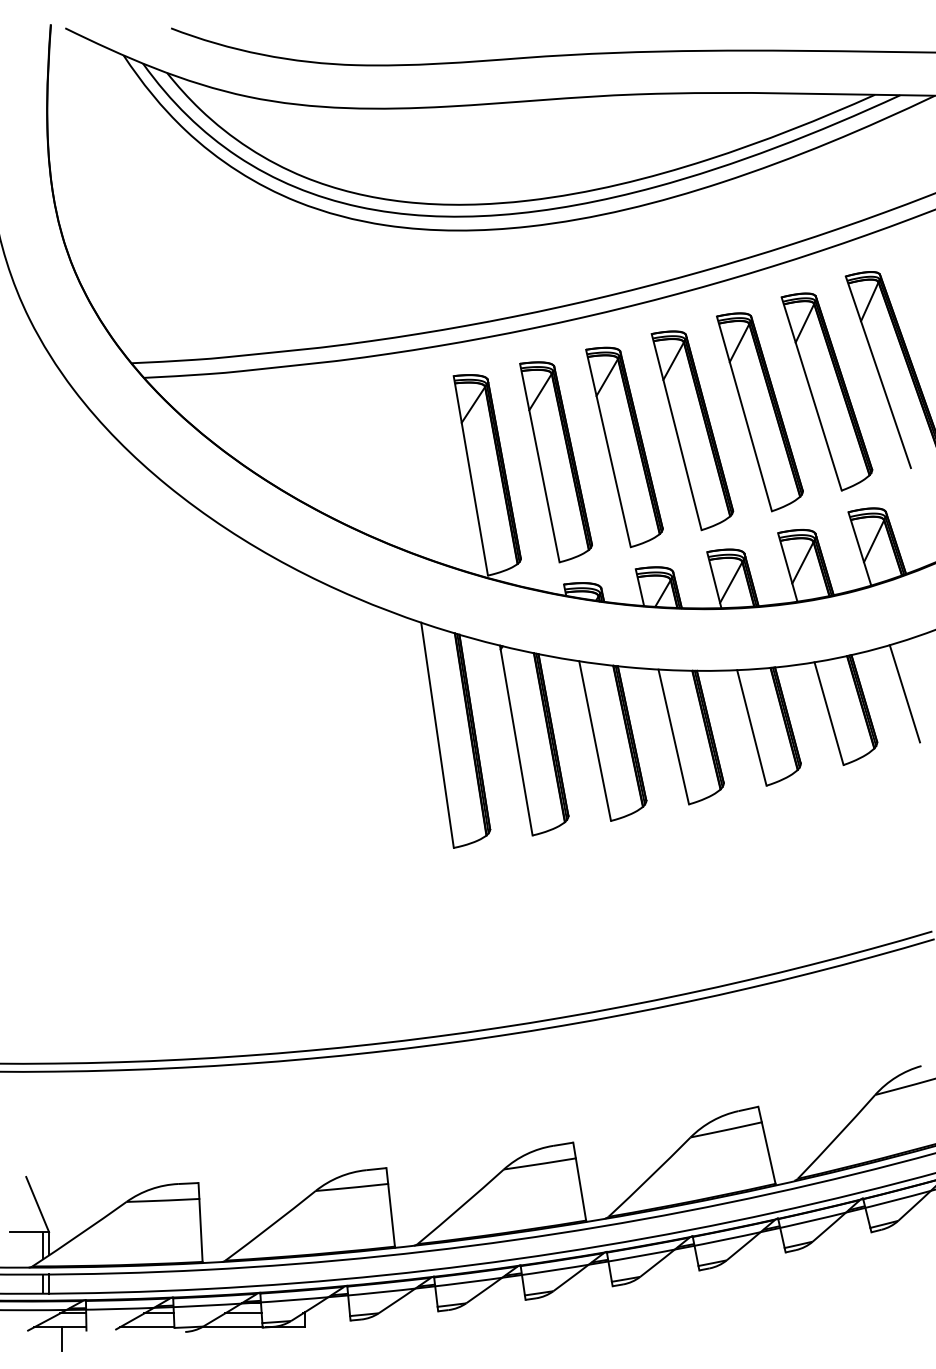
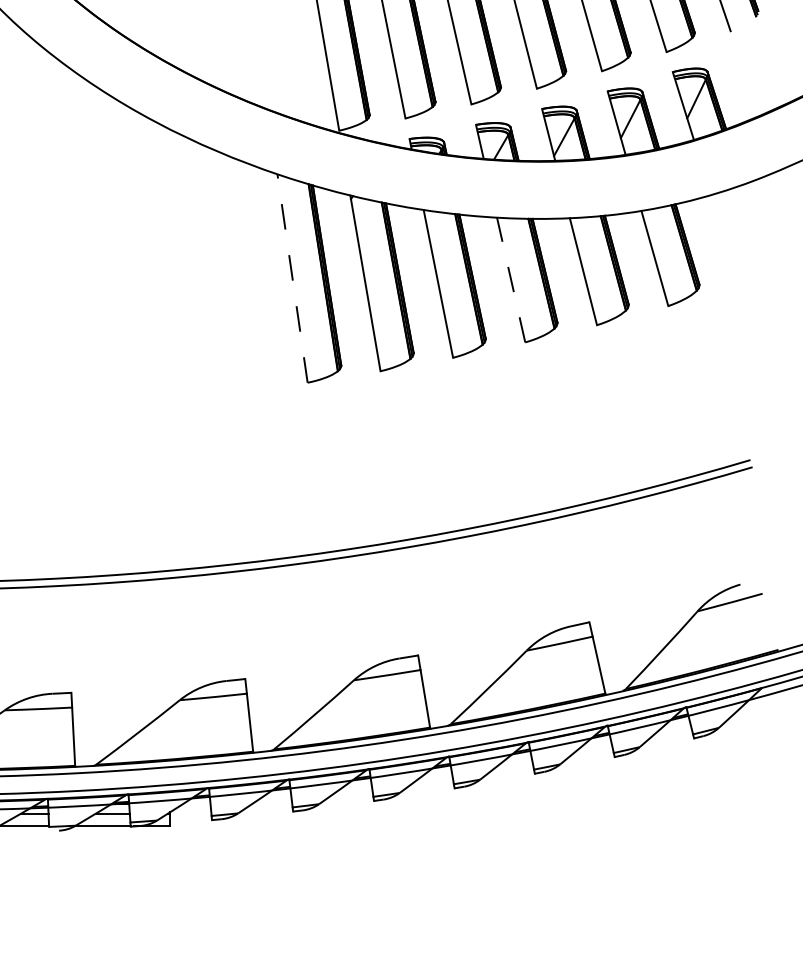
line: (904, 693) -> (724, 239), removed
line: (437, 735) -> (292, 278), solid -> dashed
line: (673, 736) -> (510, 279), solid -> dashed

